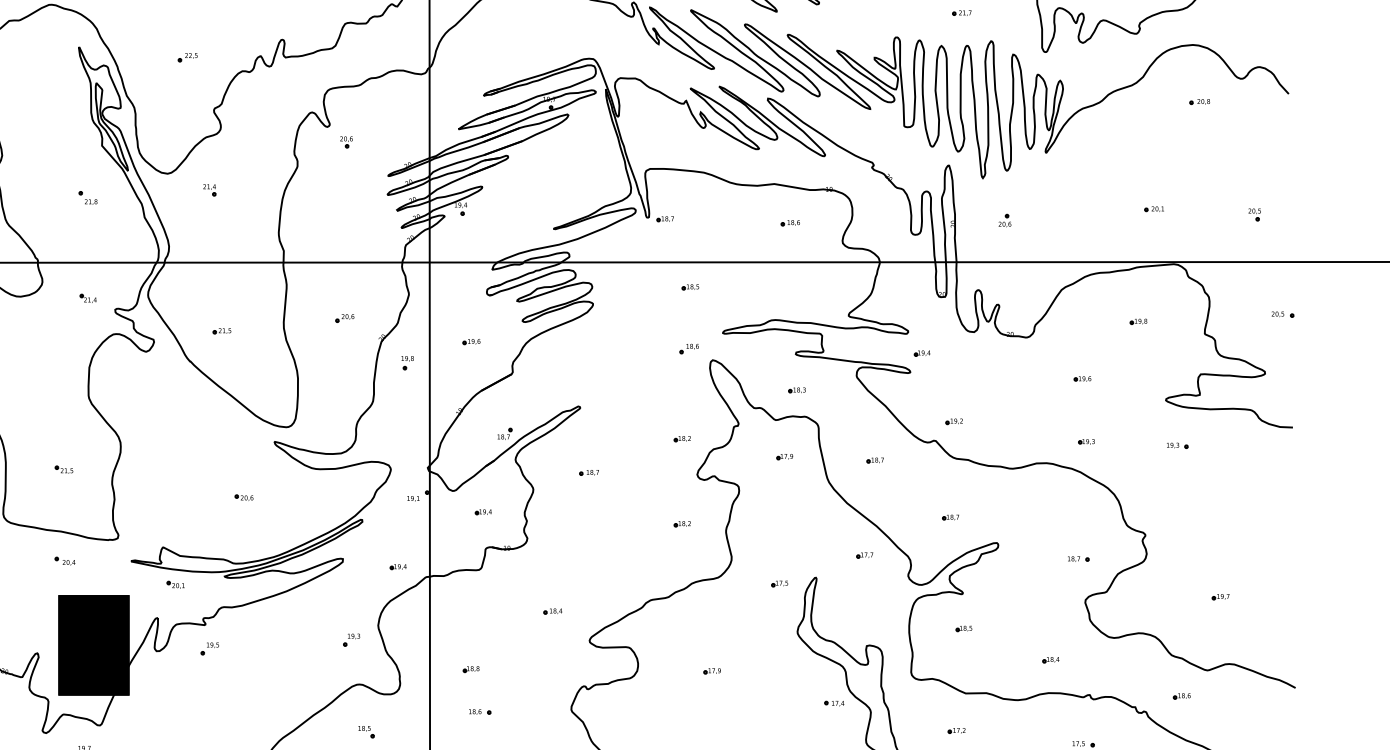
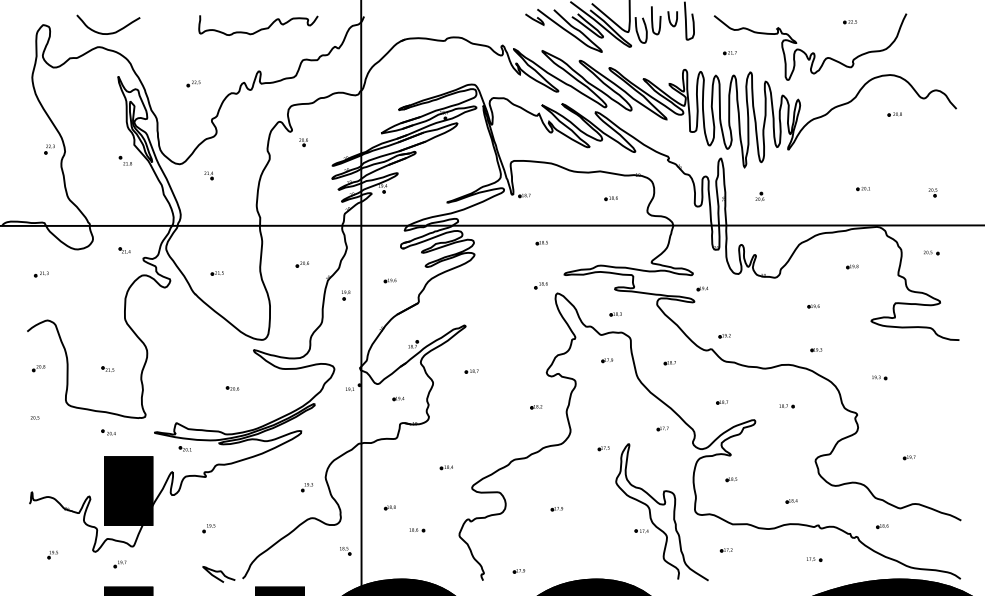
part: (86, 197) -> (124, 160), moved
part: (1282, 314) -> (931, 252), moved
part: (682, 439) -> (536, 348), removed
part: (1177, 445) -> (879, 377), moved
part: (1077, 559) -> (786, 406), moved
part: (398, 566) -> (339, 436), removed
part: (209, 648) -> (208, 528), moved
part: (480, 712) -> (417, 530), moved
part: (366, 732) -> (345, 551), moved

